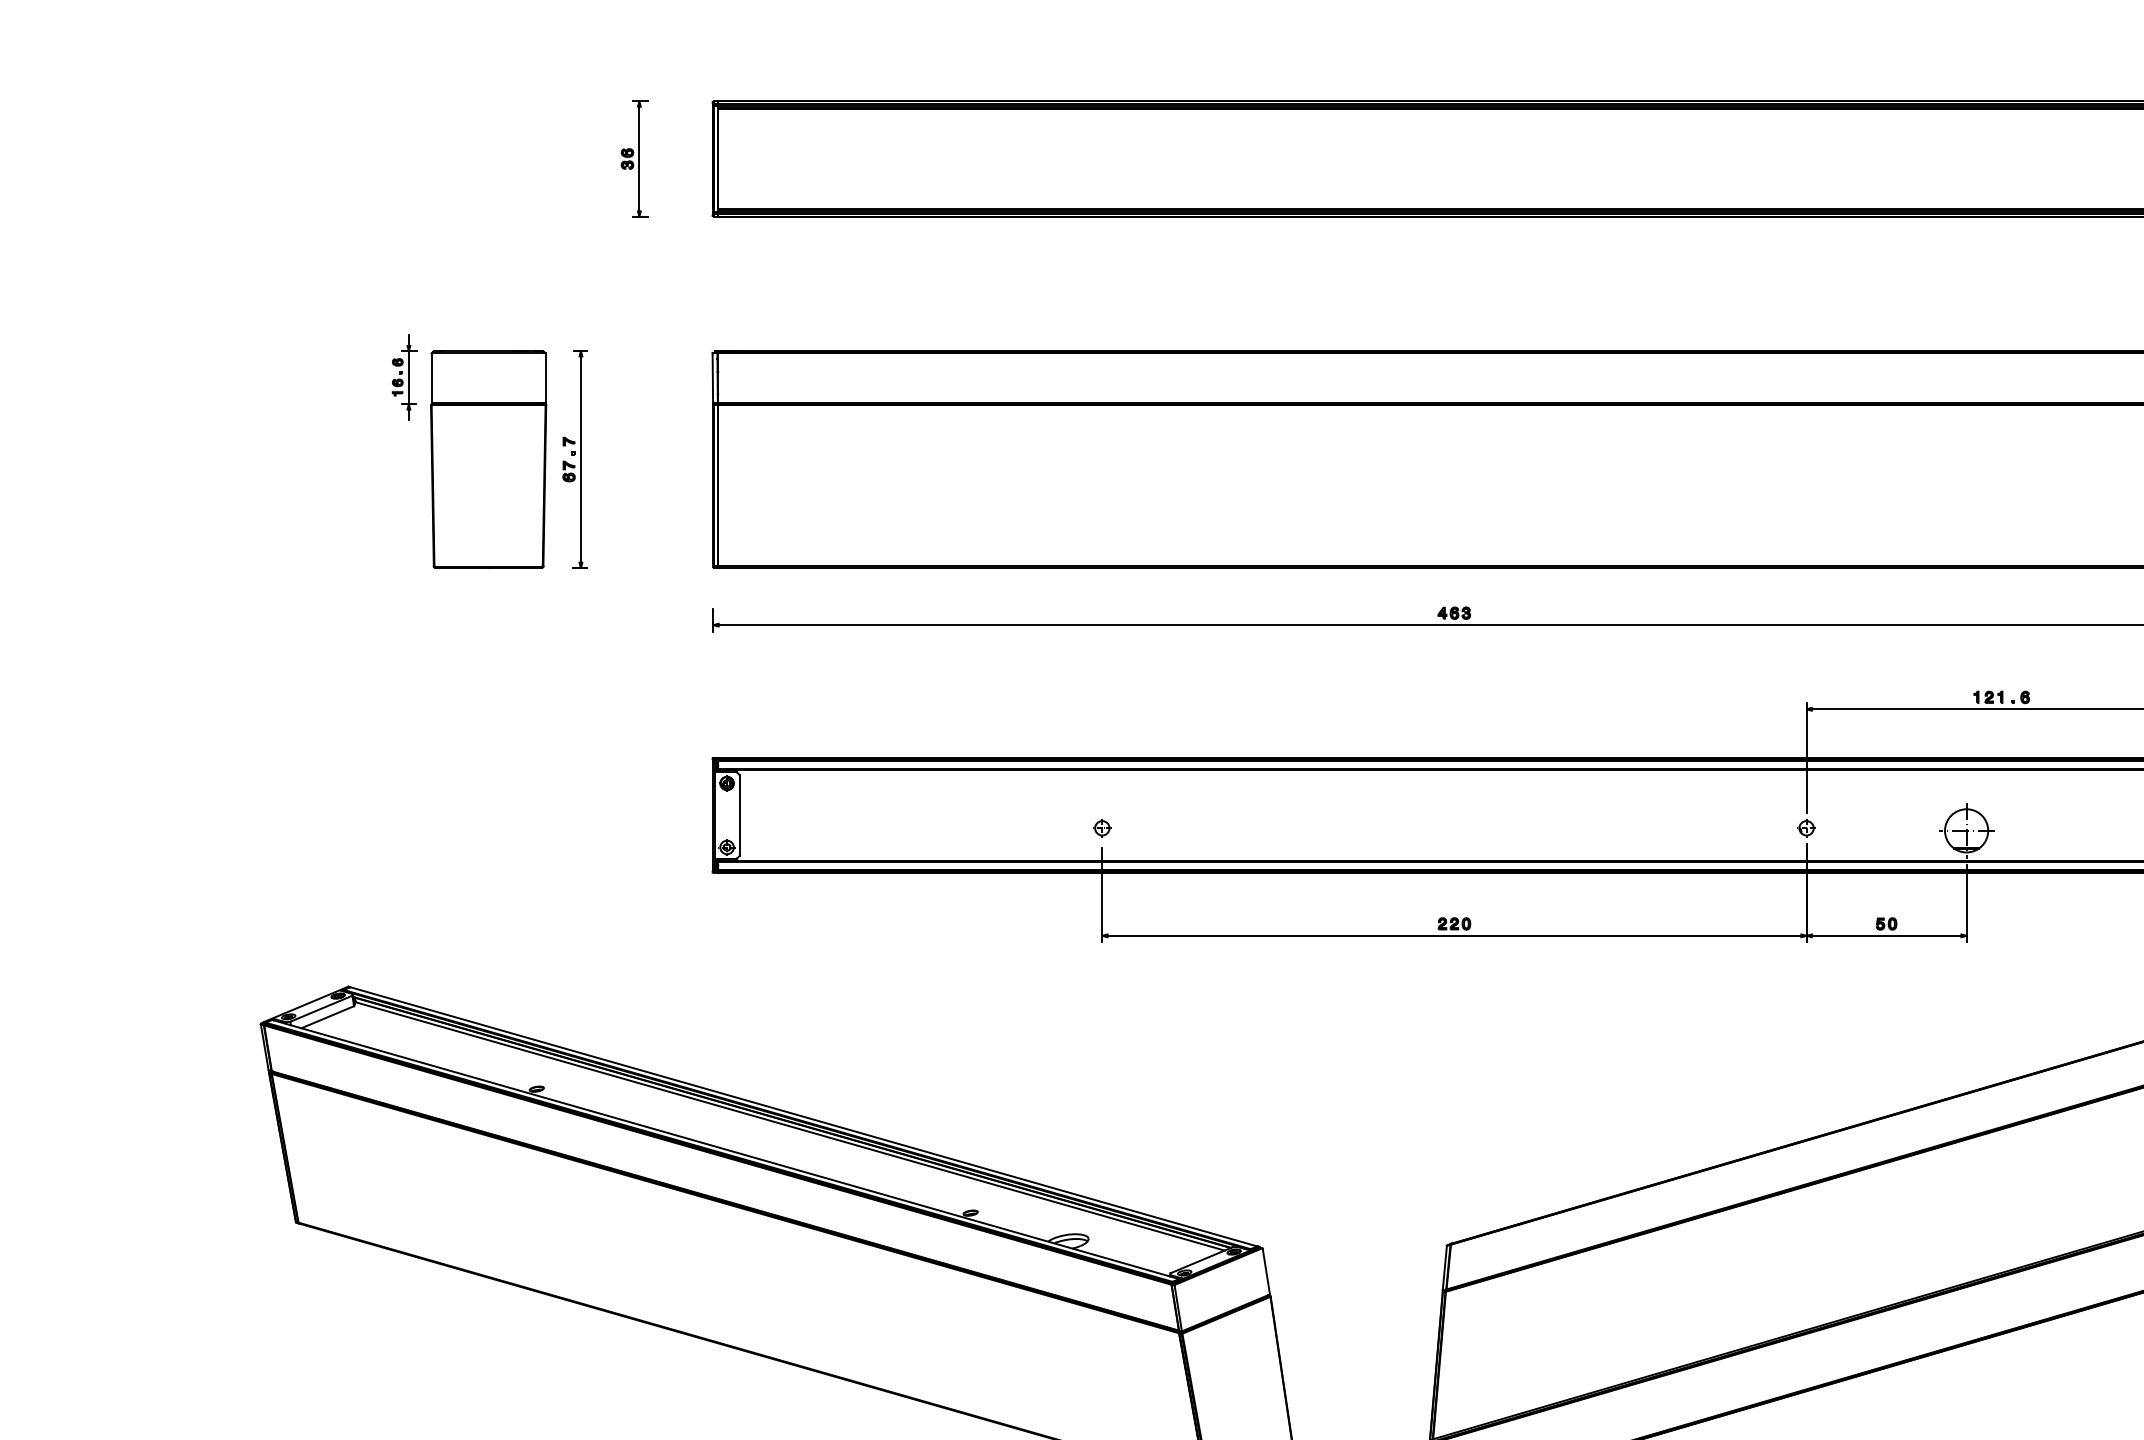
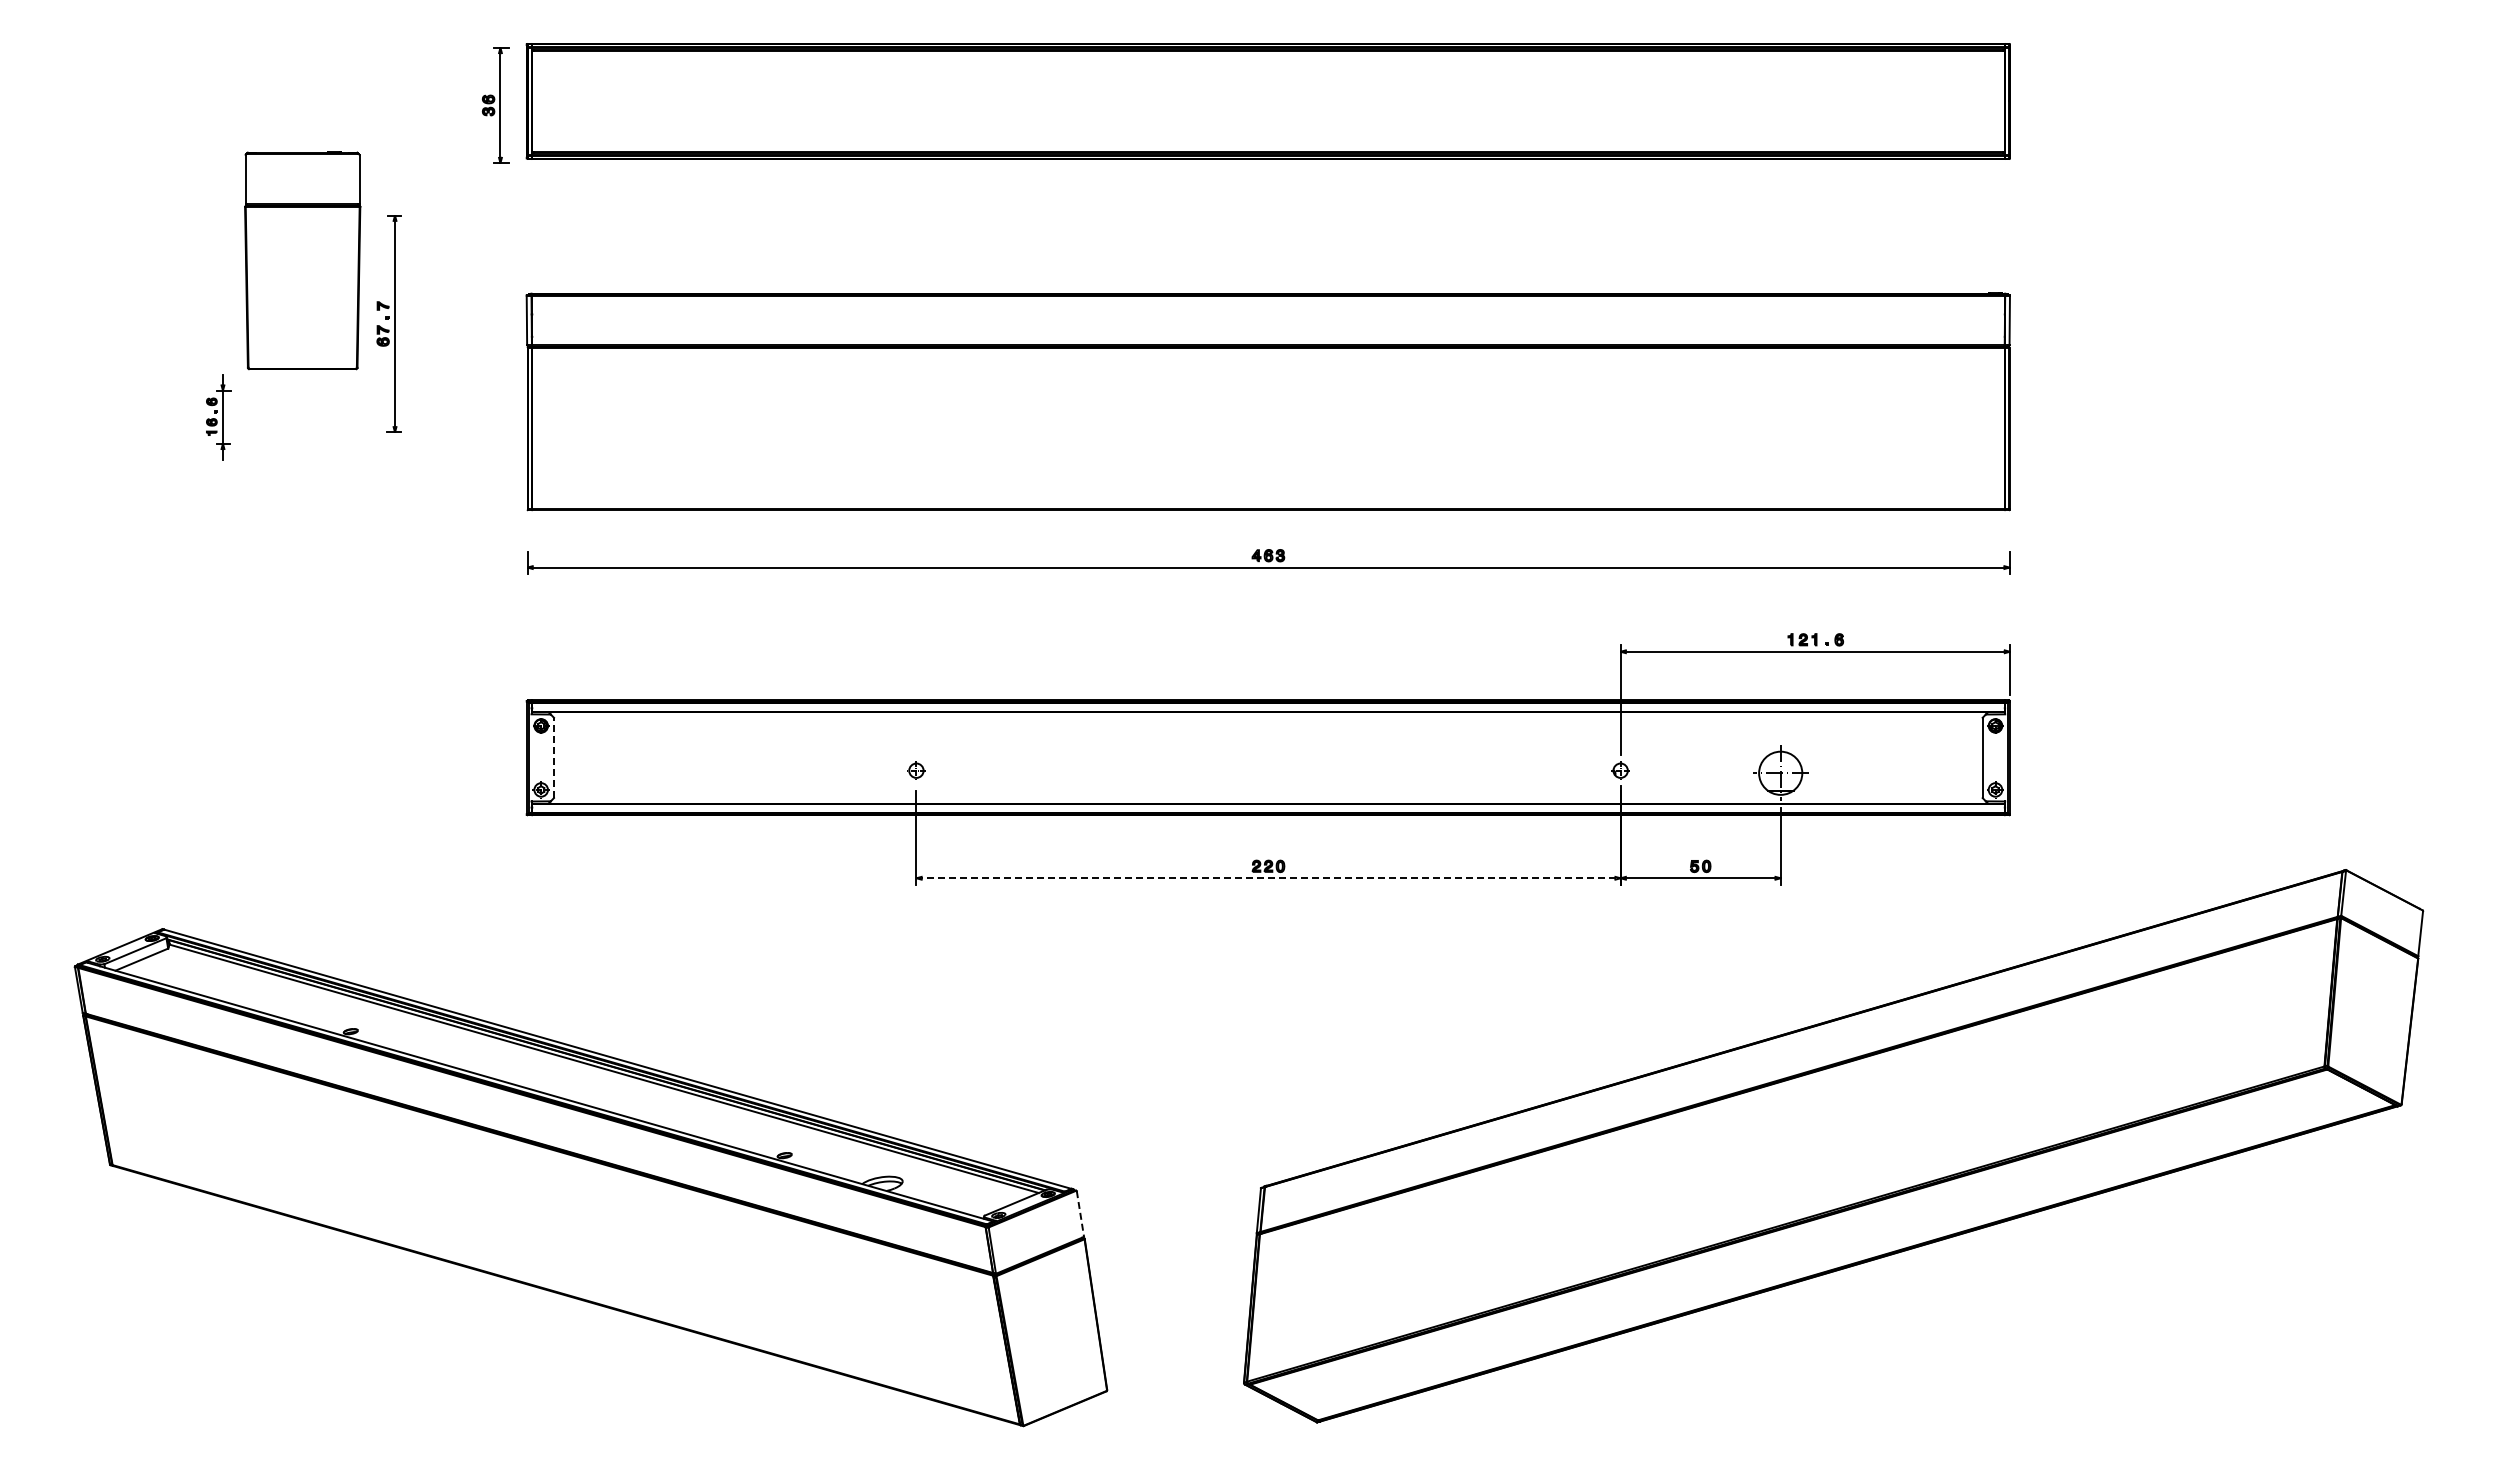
part: (634, 159) -> (495, 105), moved
part: (404, 378) -> (218, 417), moved
part: (488, 459) -> (302, 260), moved
part: (574, 459) -> (388, 323), moved
line: (740, 815) -> (554, 757), solid -> dashed
line: (1455, 936) -> (1269, 878), solid -> dashed
line: (1266, 1272) -> (1080, 1214), solid -> dashed

